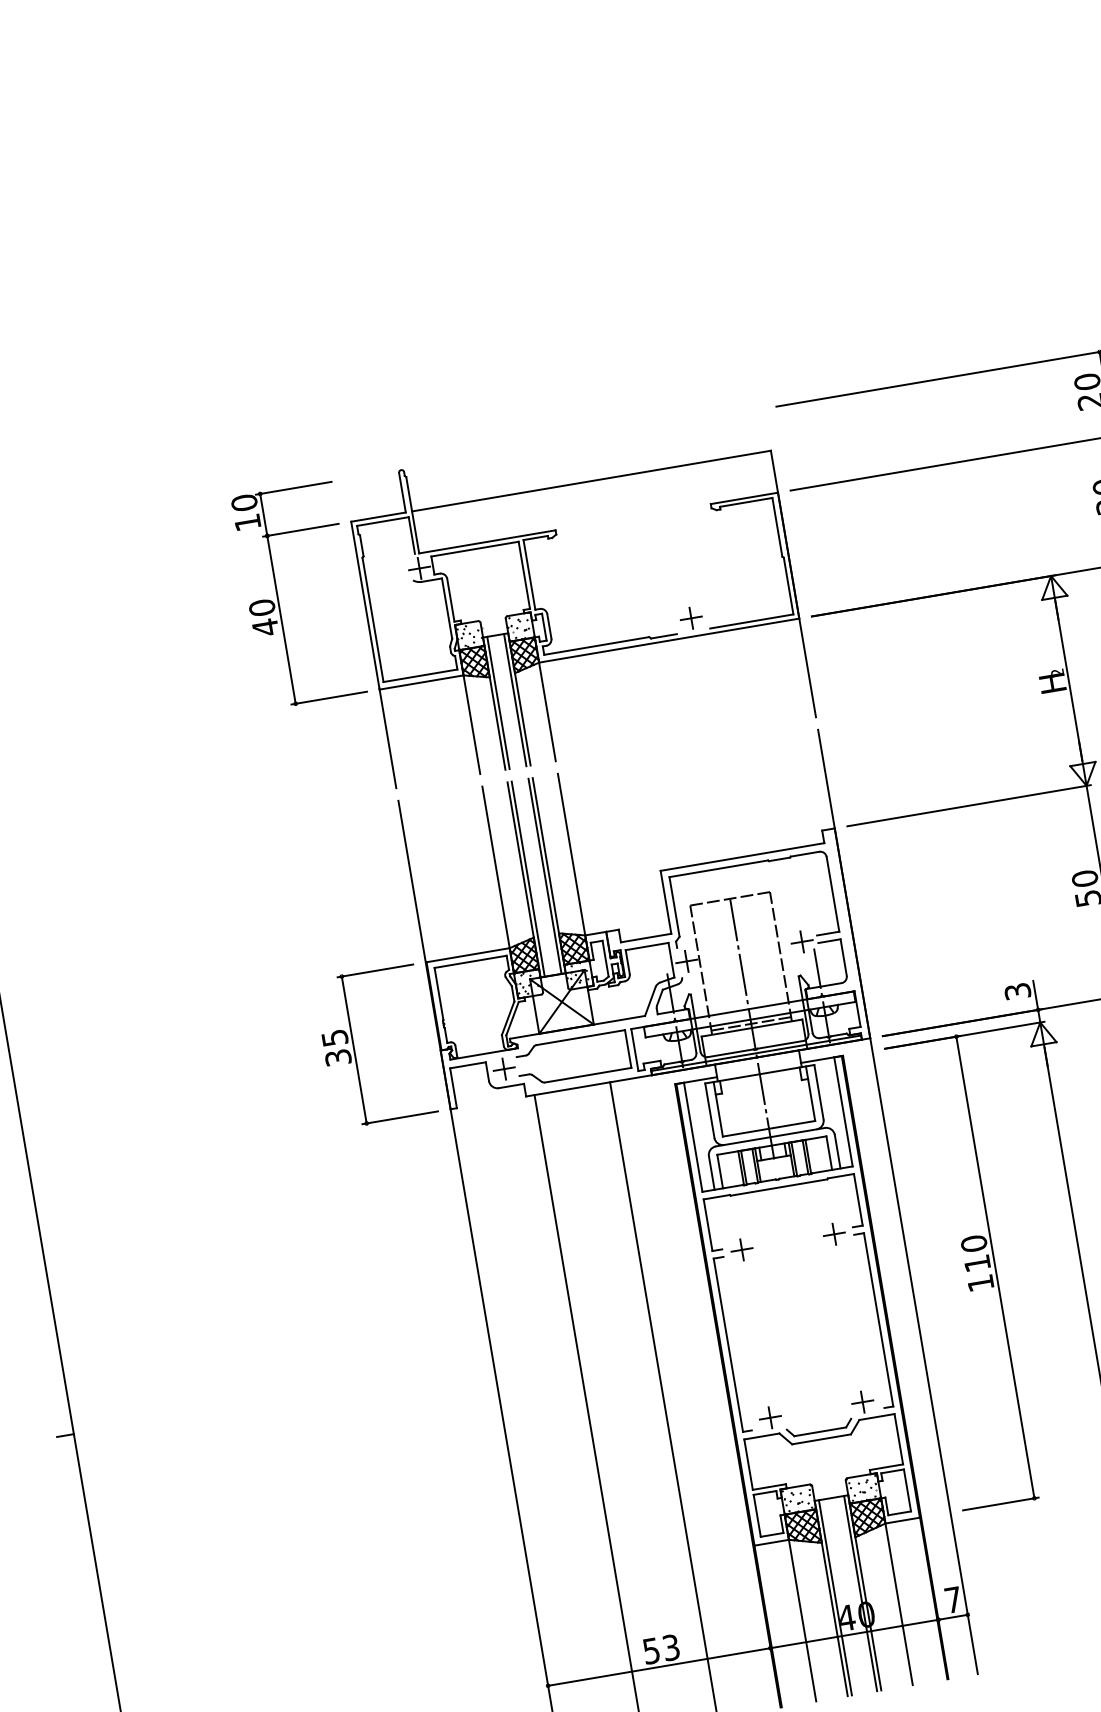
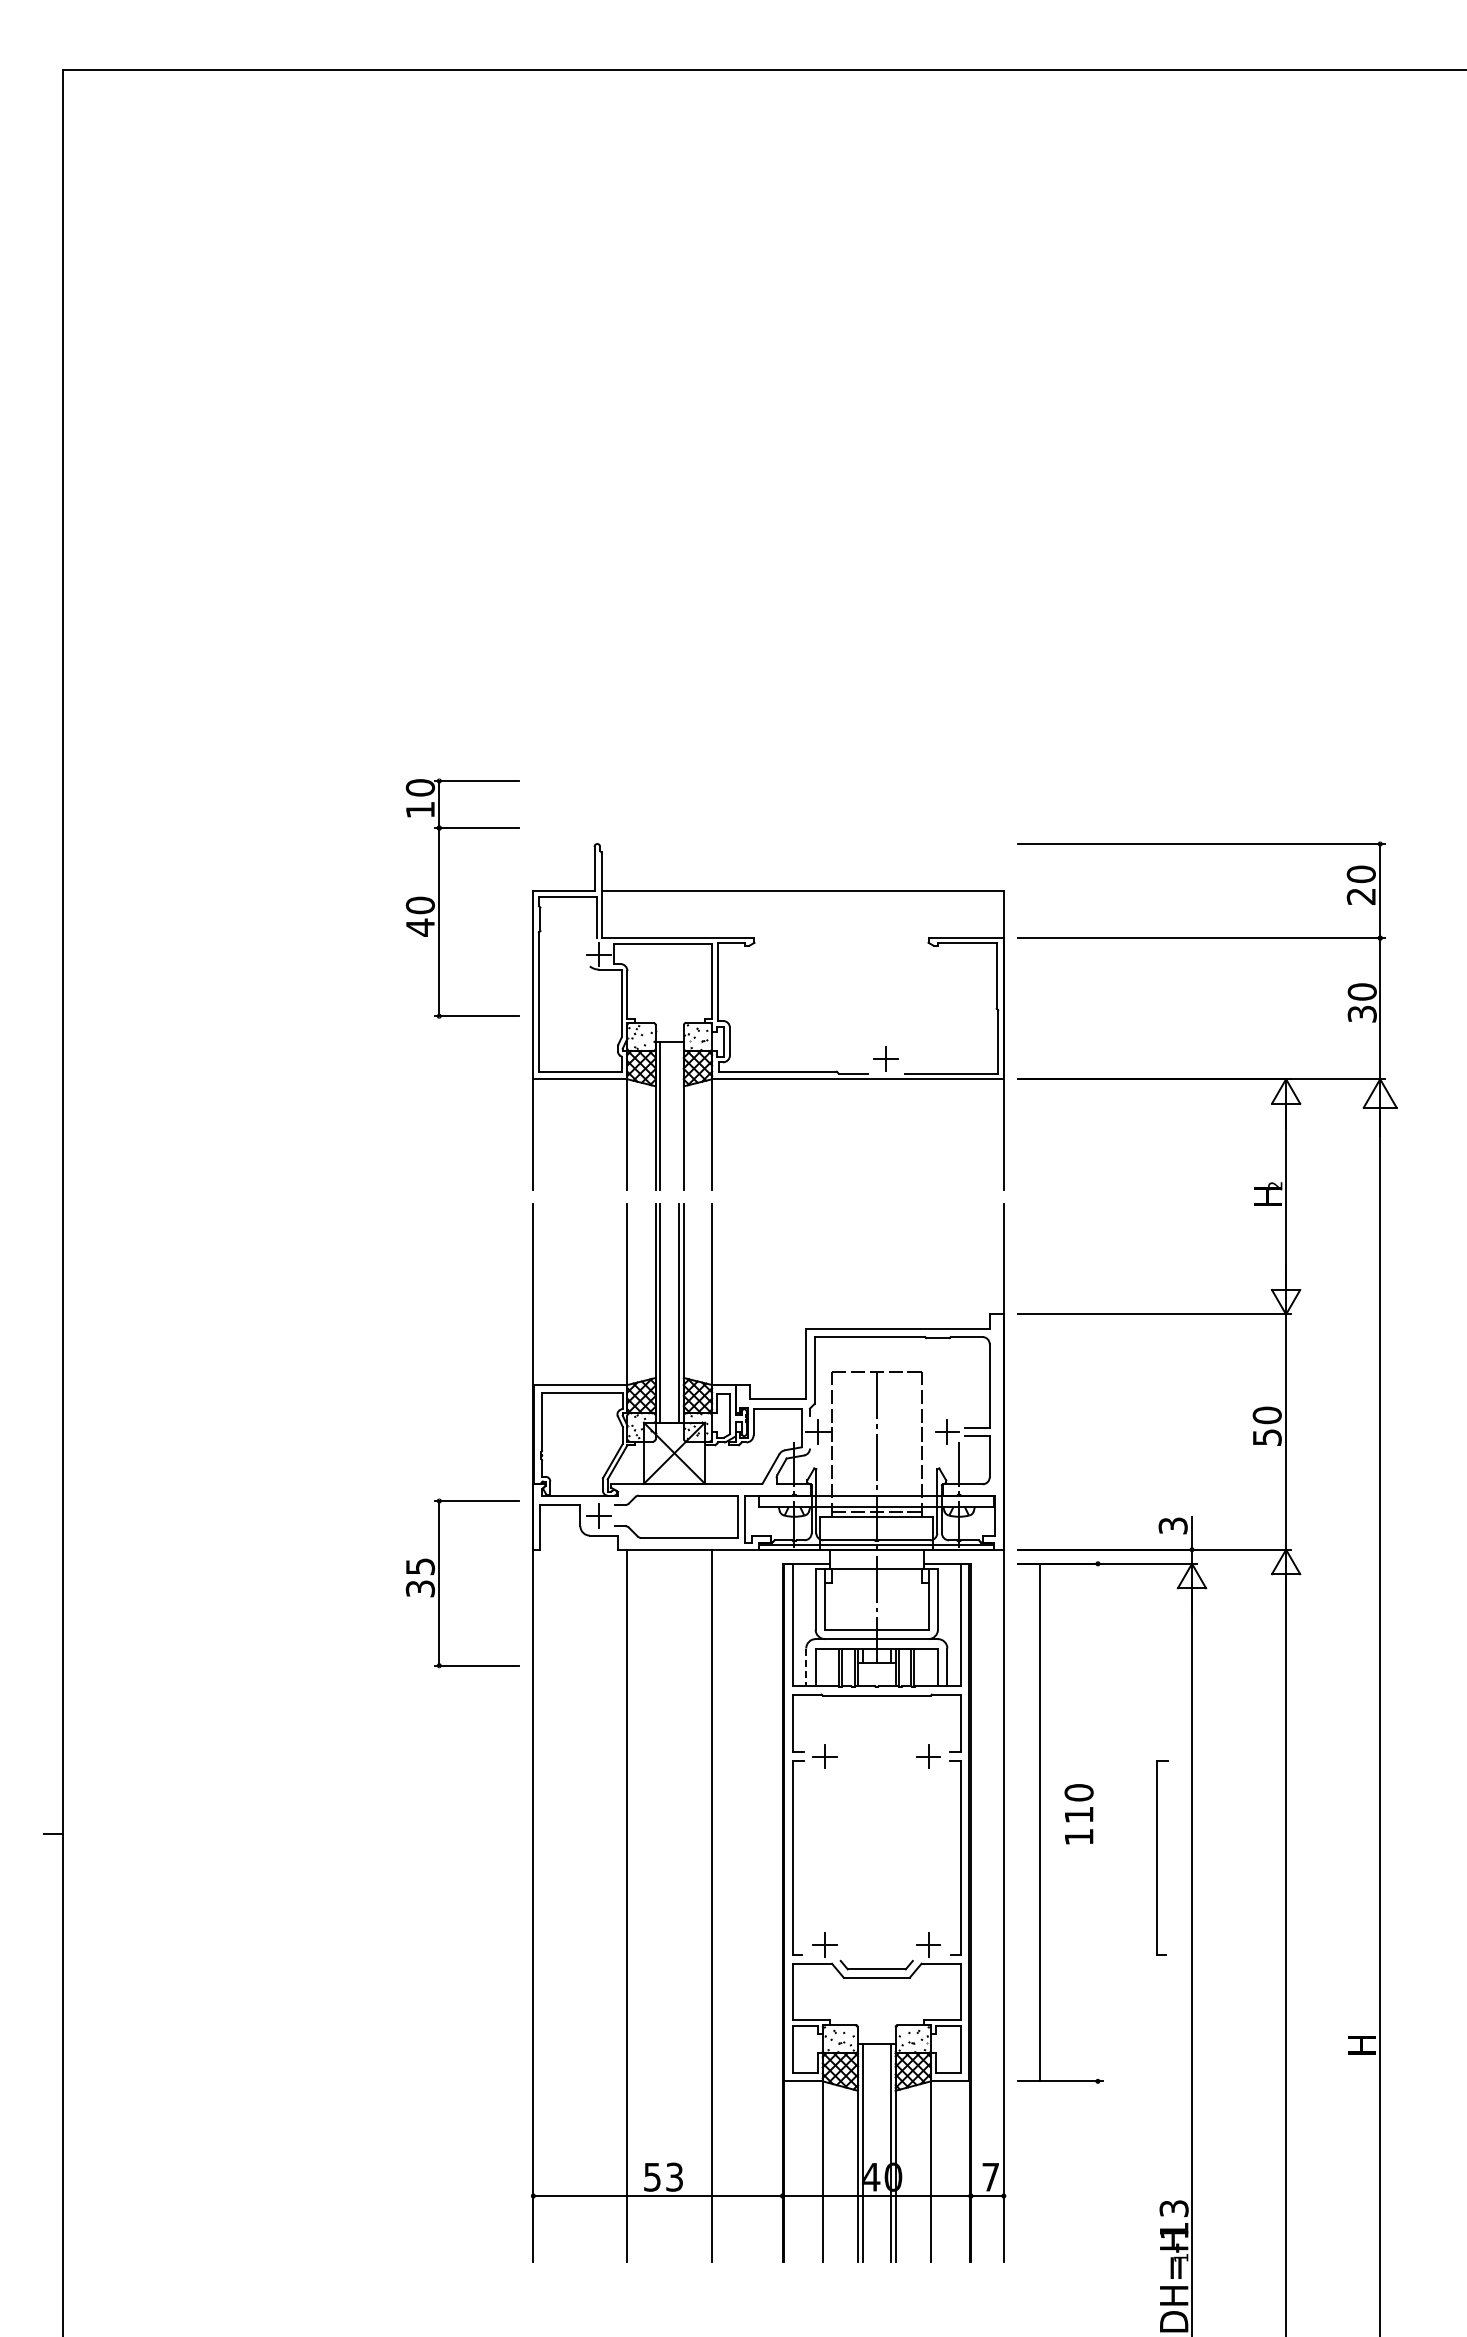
part: (278, 598) -> (439, 898), moved
line: (515, 699) -> (679, 1115), removed
part: (354, 1050) -> (439, 1583), moved
line: (712, 1173) -> (806, 1667), solid -> dashed
line: (994, 1267) -> (1039, 1822), moved
part: (1058, 1288) -> (1162, 1857), added

